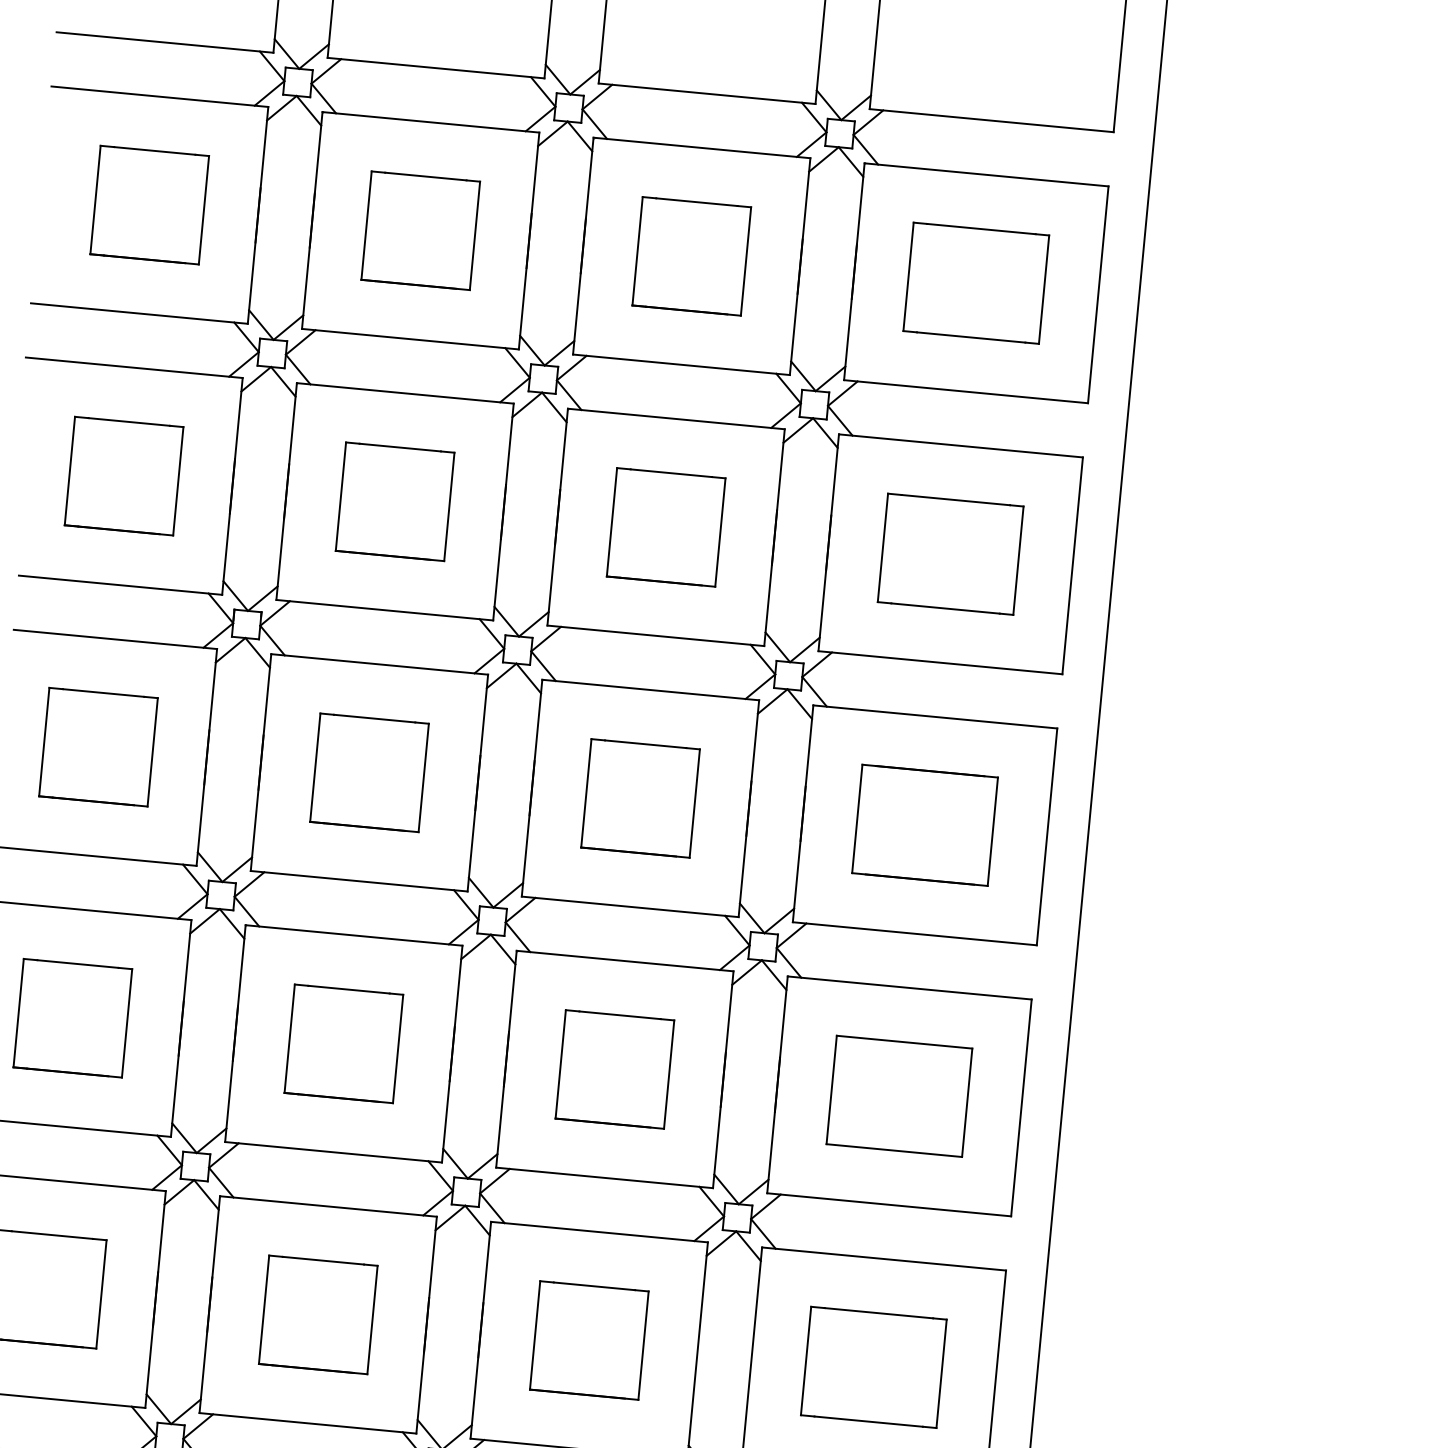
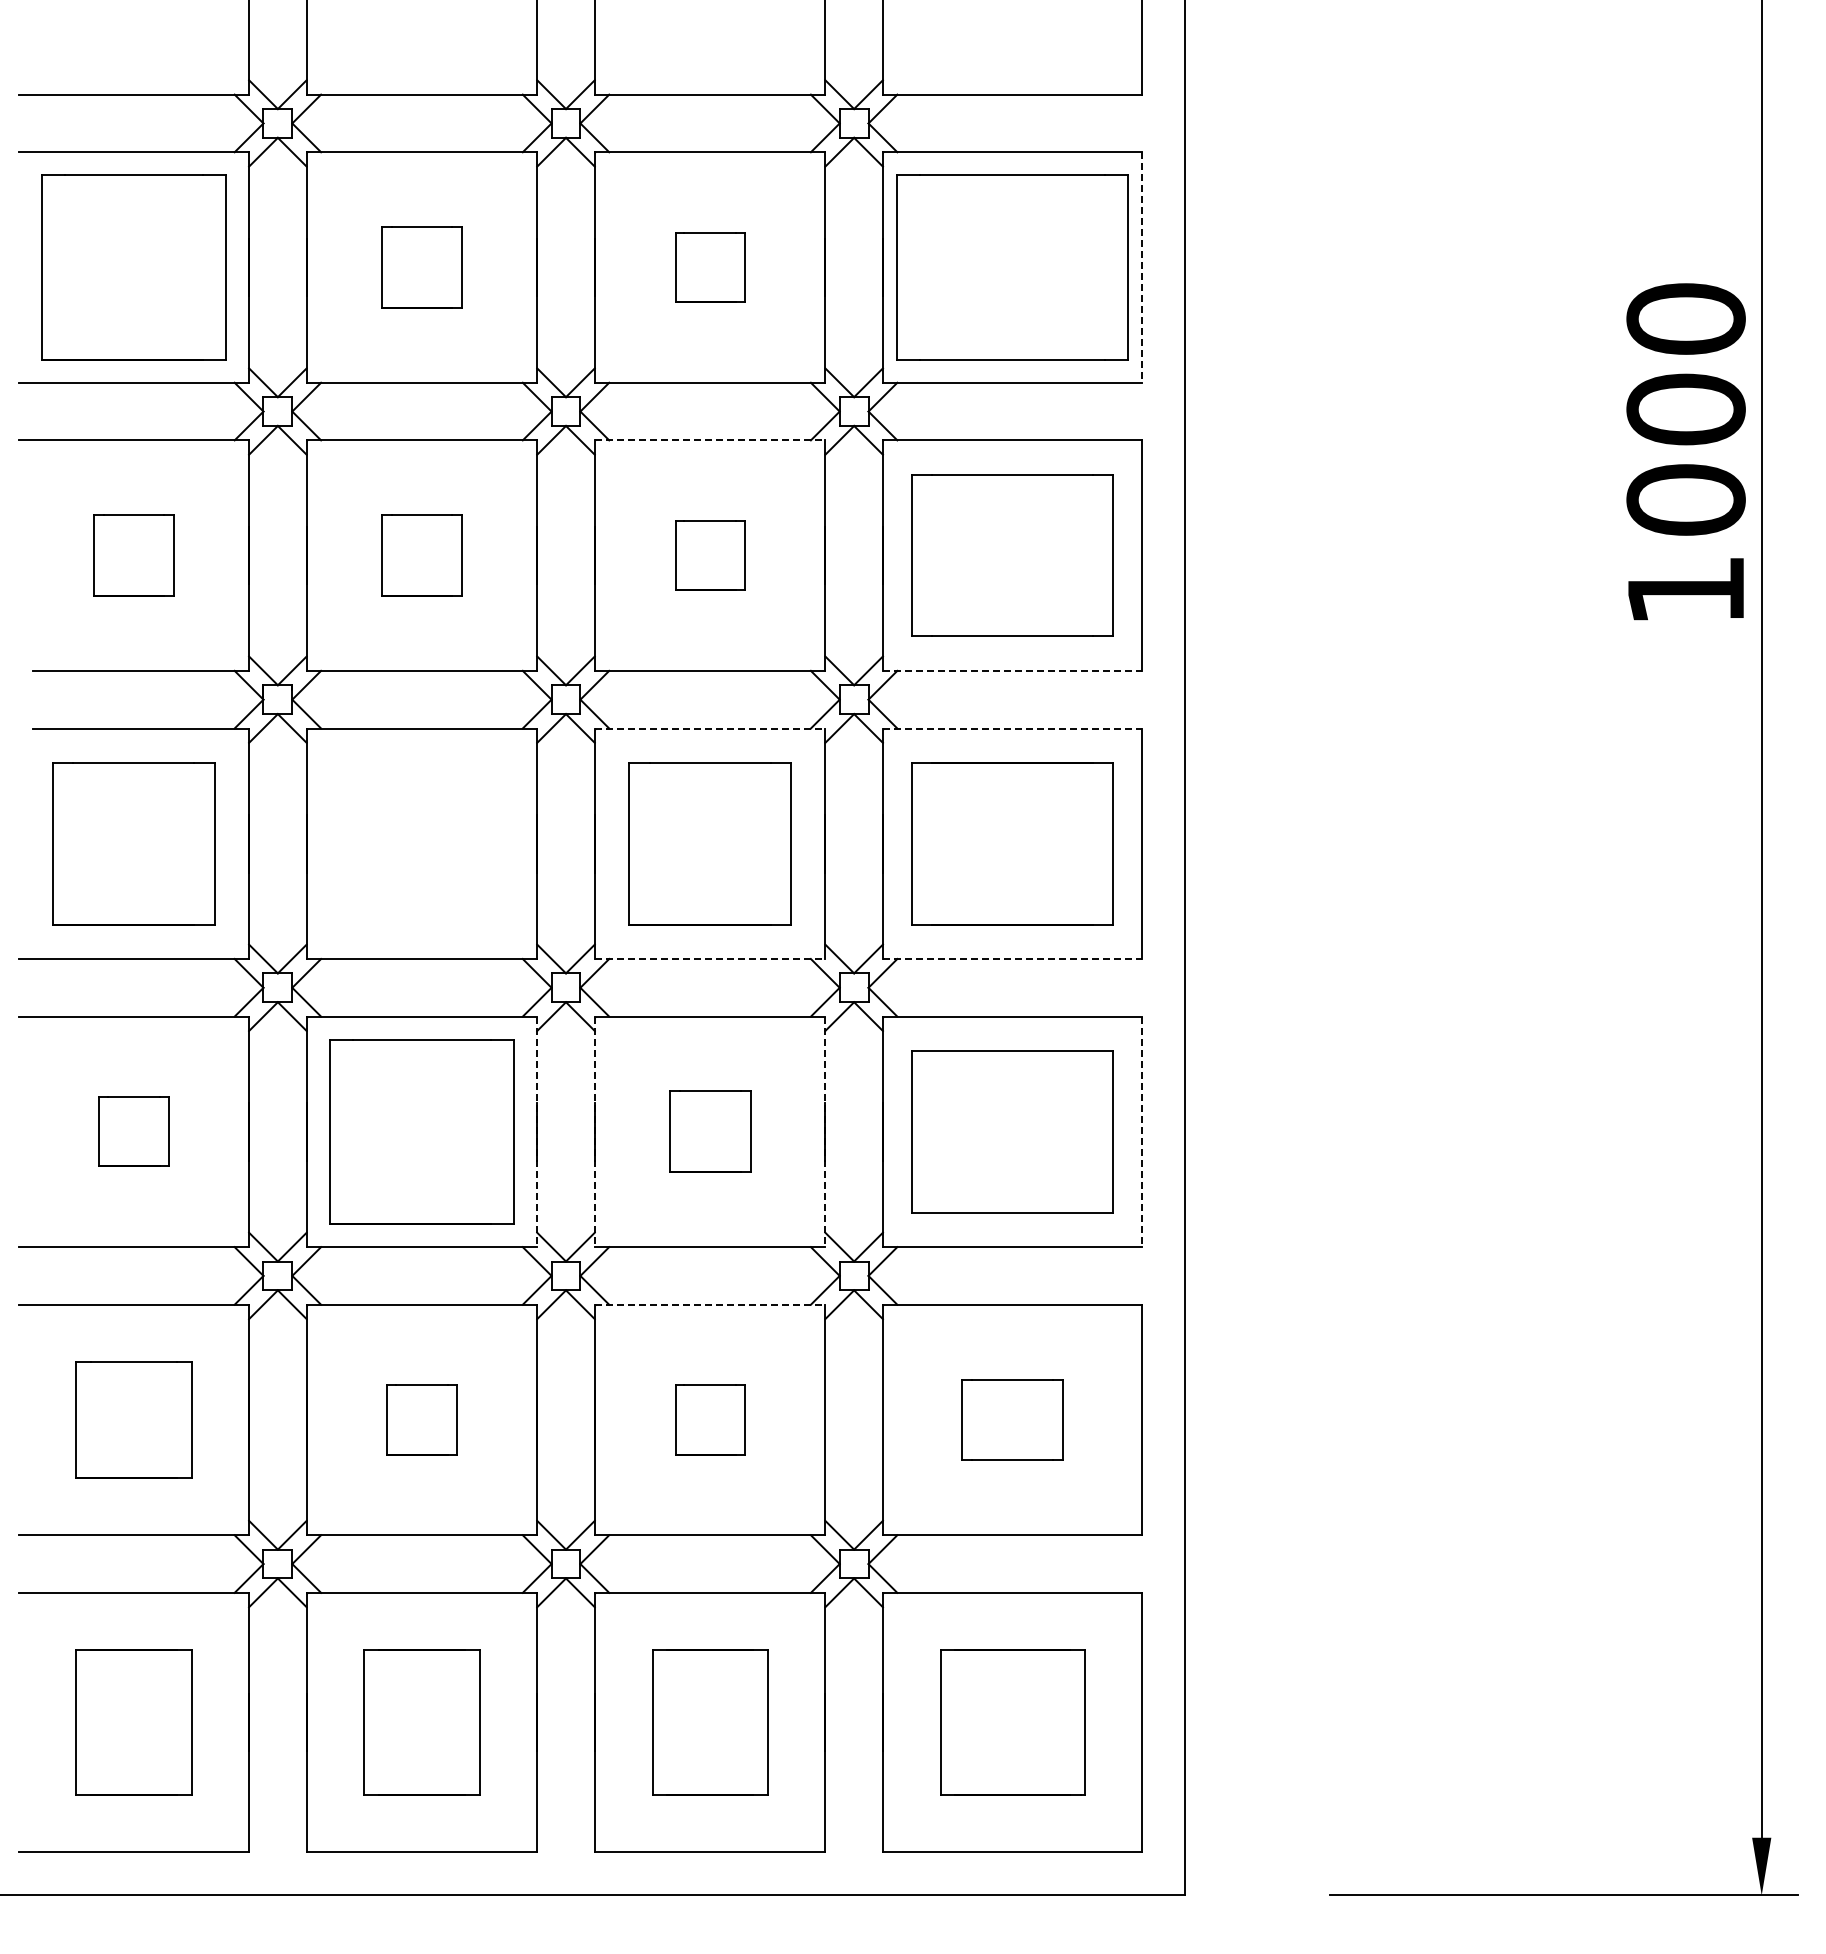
part: (149, 205) -> (133, 267), size x1.6
part: (420, 230) -> (421, 267), size x0.7
part: (692, 256) -> (710, 267), size x0.6
part: (976, 283) -> (1012, 267), size x1.6
line: (1098, 295) -> (1142, 268), solid -> dashed
line: (676, 419) -> (710, 440), solid -> dashed
part: (123, 476) -> (133, 555), size x0.7
part: (394, 501) -> (421, 555), size x0.7
part: (666, 527) -> (710, 555), size x0.6
part: (950, 554) -> (1012, 555), size x1.4
line: (940, 662) -> (1012, 670), solid -> dashed
line: (651, 690) -> (710, 728), solid -> dashed
line: (935, 716) -> (1012, 728), solid -> dashed
part: (98, 746) -> (133, 843), size x1.4
part: (369, 772) -> (421, 843), removed
part: (640, 798) -> (710, 843), size x1.4
part: (924, 825) -> (1012, 843), size x1.4
line: (630, 907) -> (710, 959), solid -> dashed
line: (914, 934) -> (1012, 959), solid -> dashed
part: (72, 1017) -> (133, 1131), size x0.6
part: (343, 1043) -> (421, 1131), size x1.6
line: (452, 1054) -> (537, 1132), solid -> dashed
line: (506, 1059) -> (594, 1132), solid -> dashed
part: (615, 1069) -> (710, 1131), size x0.7
line: (723, 1080) -> (825, 1132), solid -> dashed
part: (899, 1096) -> (1012, 1131), size x1.4
line: (1021, 1108) -> (1142, 1132), solid -> dashed
line: (599, 1231) -> (710, 1304), solid -> dashed
part: (317, 1314) -> (421, 1419), size x0.6
part: (589, 1340) -> (710, 1419), size x0.6
part: (873, 1366) -> (1012, 1419), size x0.7

